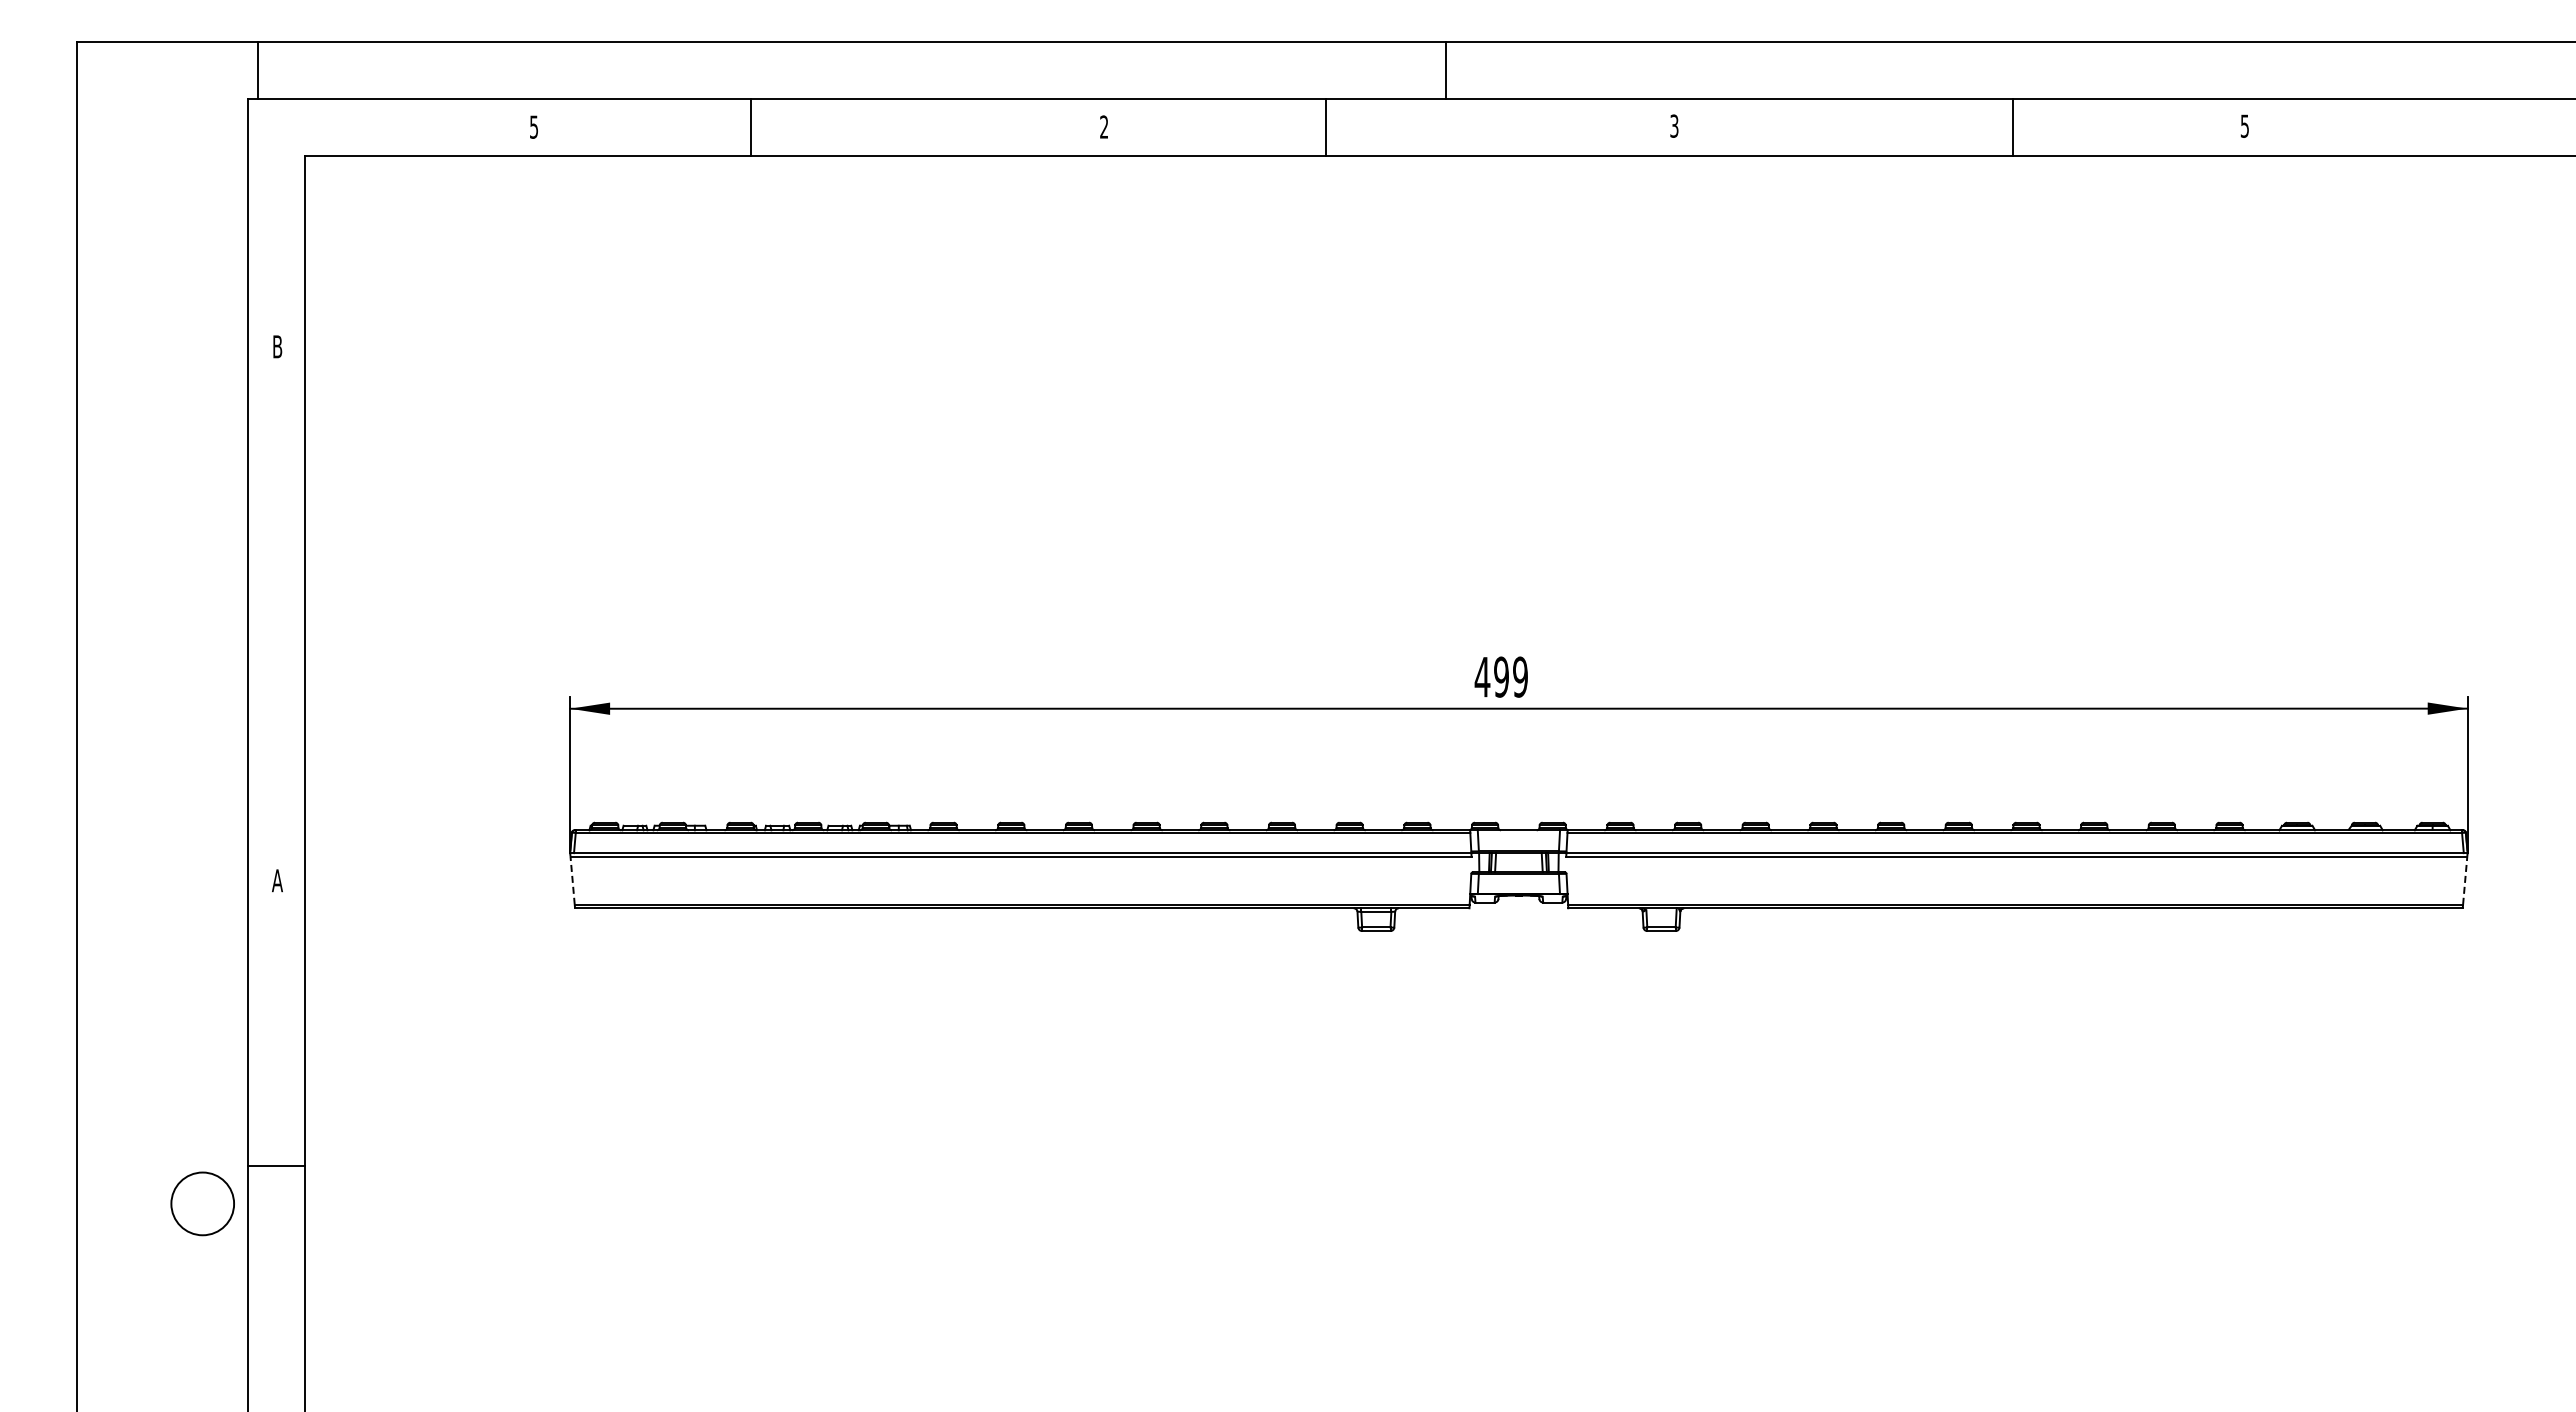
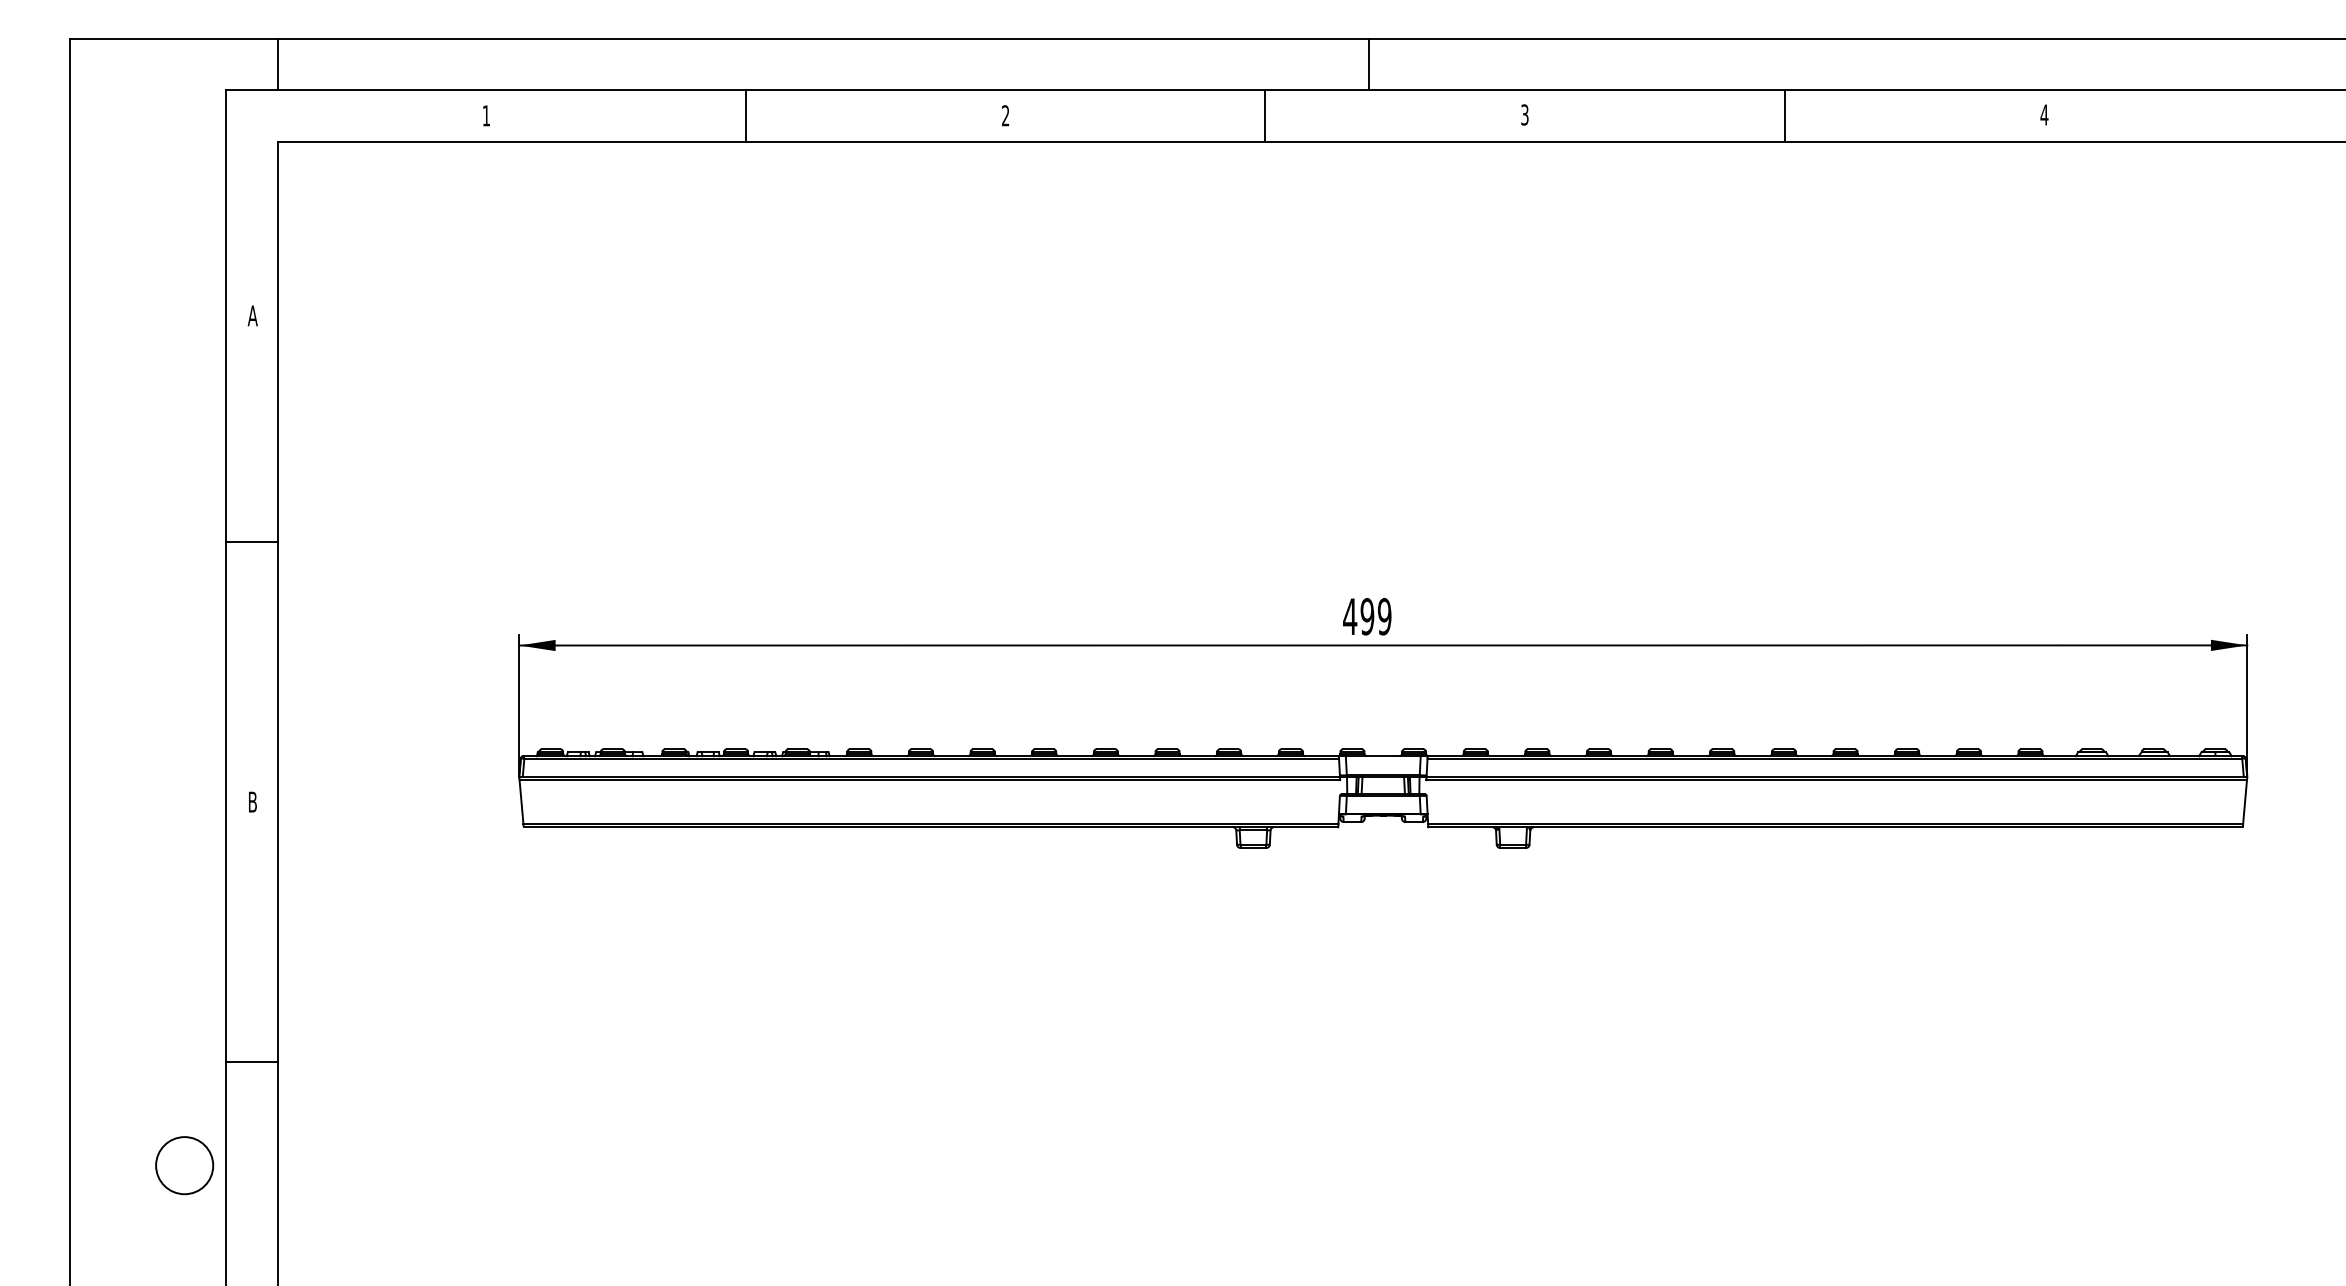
line: (258, 70) -> (278, 64), moved
line: (1446, 70) -> (1369, 64), moved
text: (2244, 125) -> (2044, 114), 5 -> 4
text: (533, 126) -> (485, 115), 5 -> 1
line: (750, 127) -> (745, 116), moved
line: (1326, 127) -> (1265, 116), moved
line: (2013, 127) -> (1784, 116), moved
text: (277, 346) -> (252, 315), B -> A
line: (276, 595) -> (251, 542), added
text: (277, 880) -> (252, 801), A -> B
line: (572, 880) -> (521, 801), dashed -> solid
line: (2465, 880) -> (2245, 801), dashed -> solid
circle: (202, 1203) -> (184, 1165), moved

